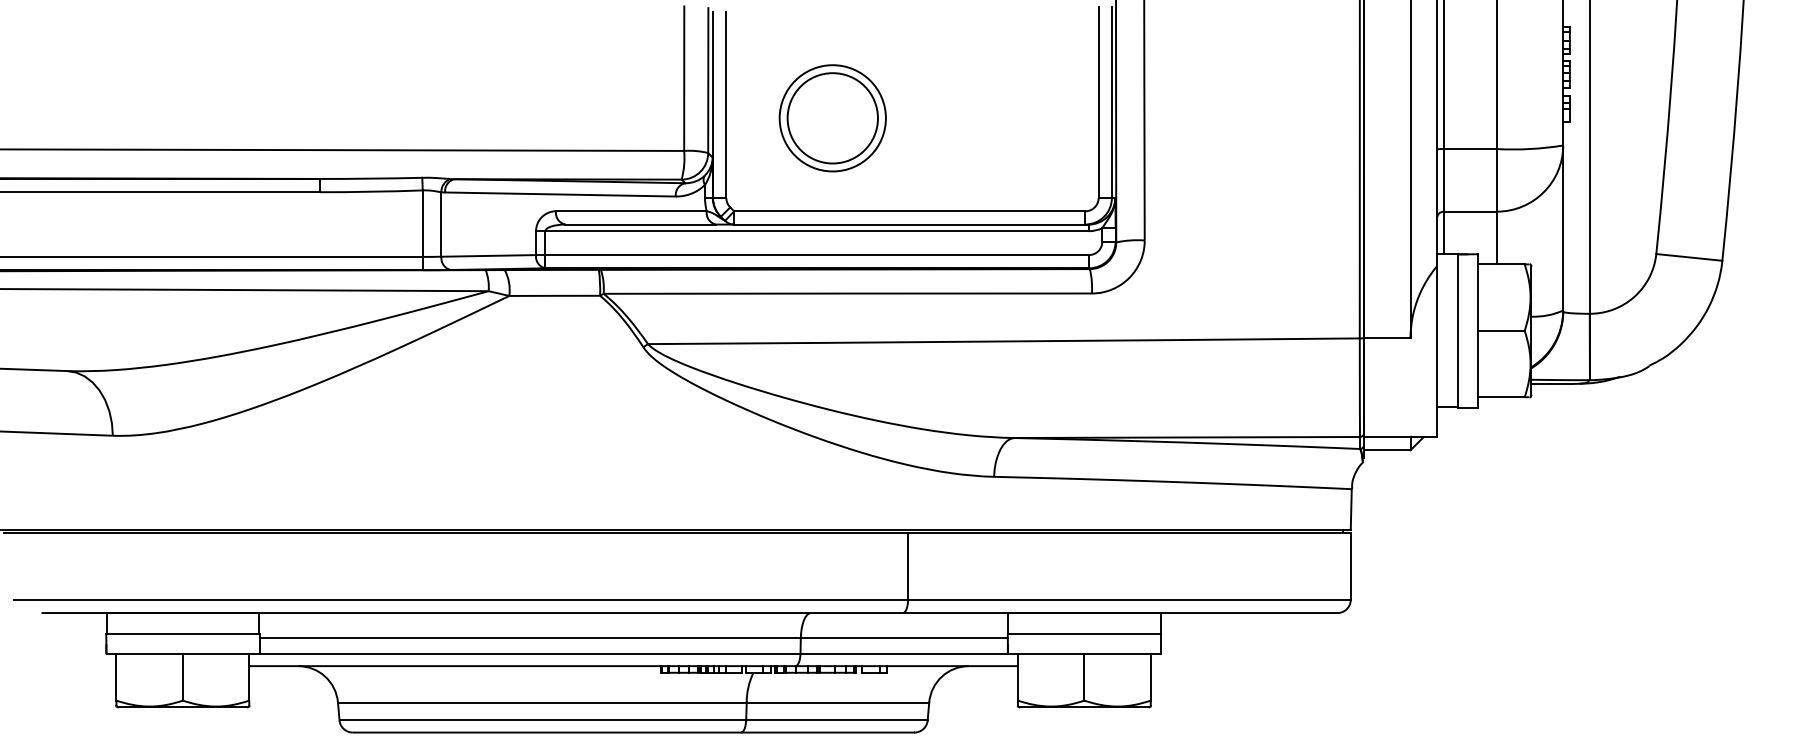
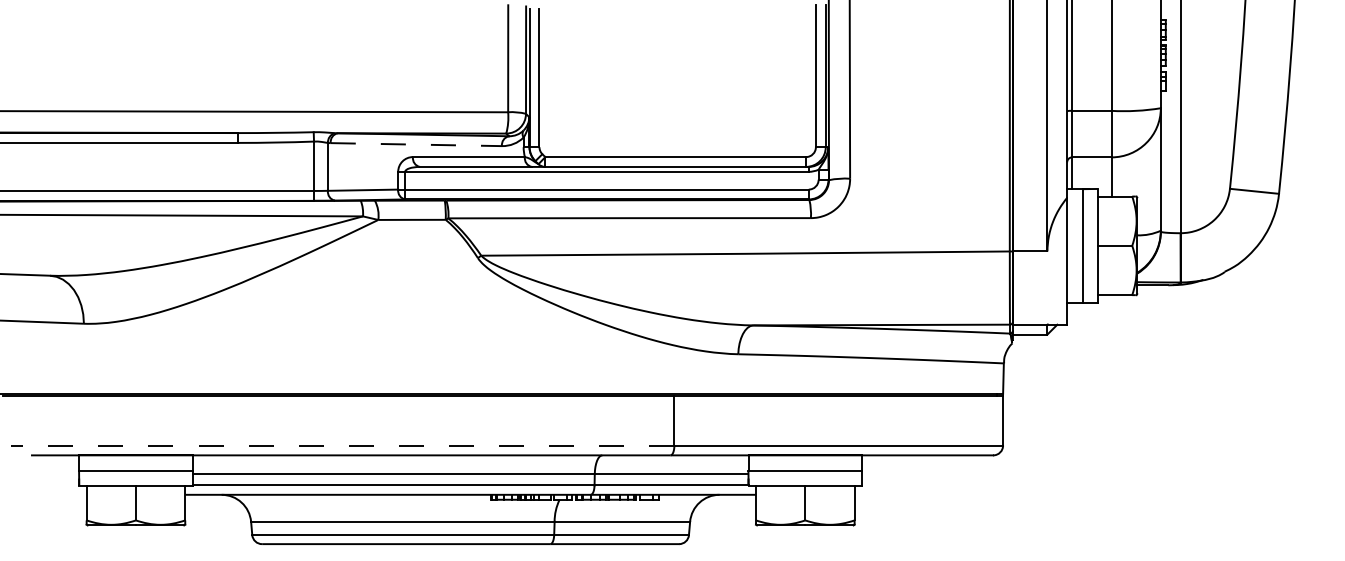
part: (832, 118) -> (618, 88), removed
line: (561, 194) -> (417, 144), solid -> dashed
line: (460, 599) -> (342, 445), solid -> dashed

